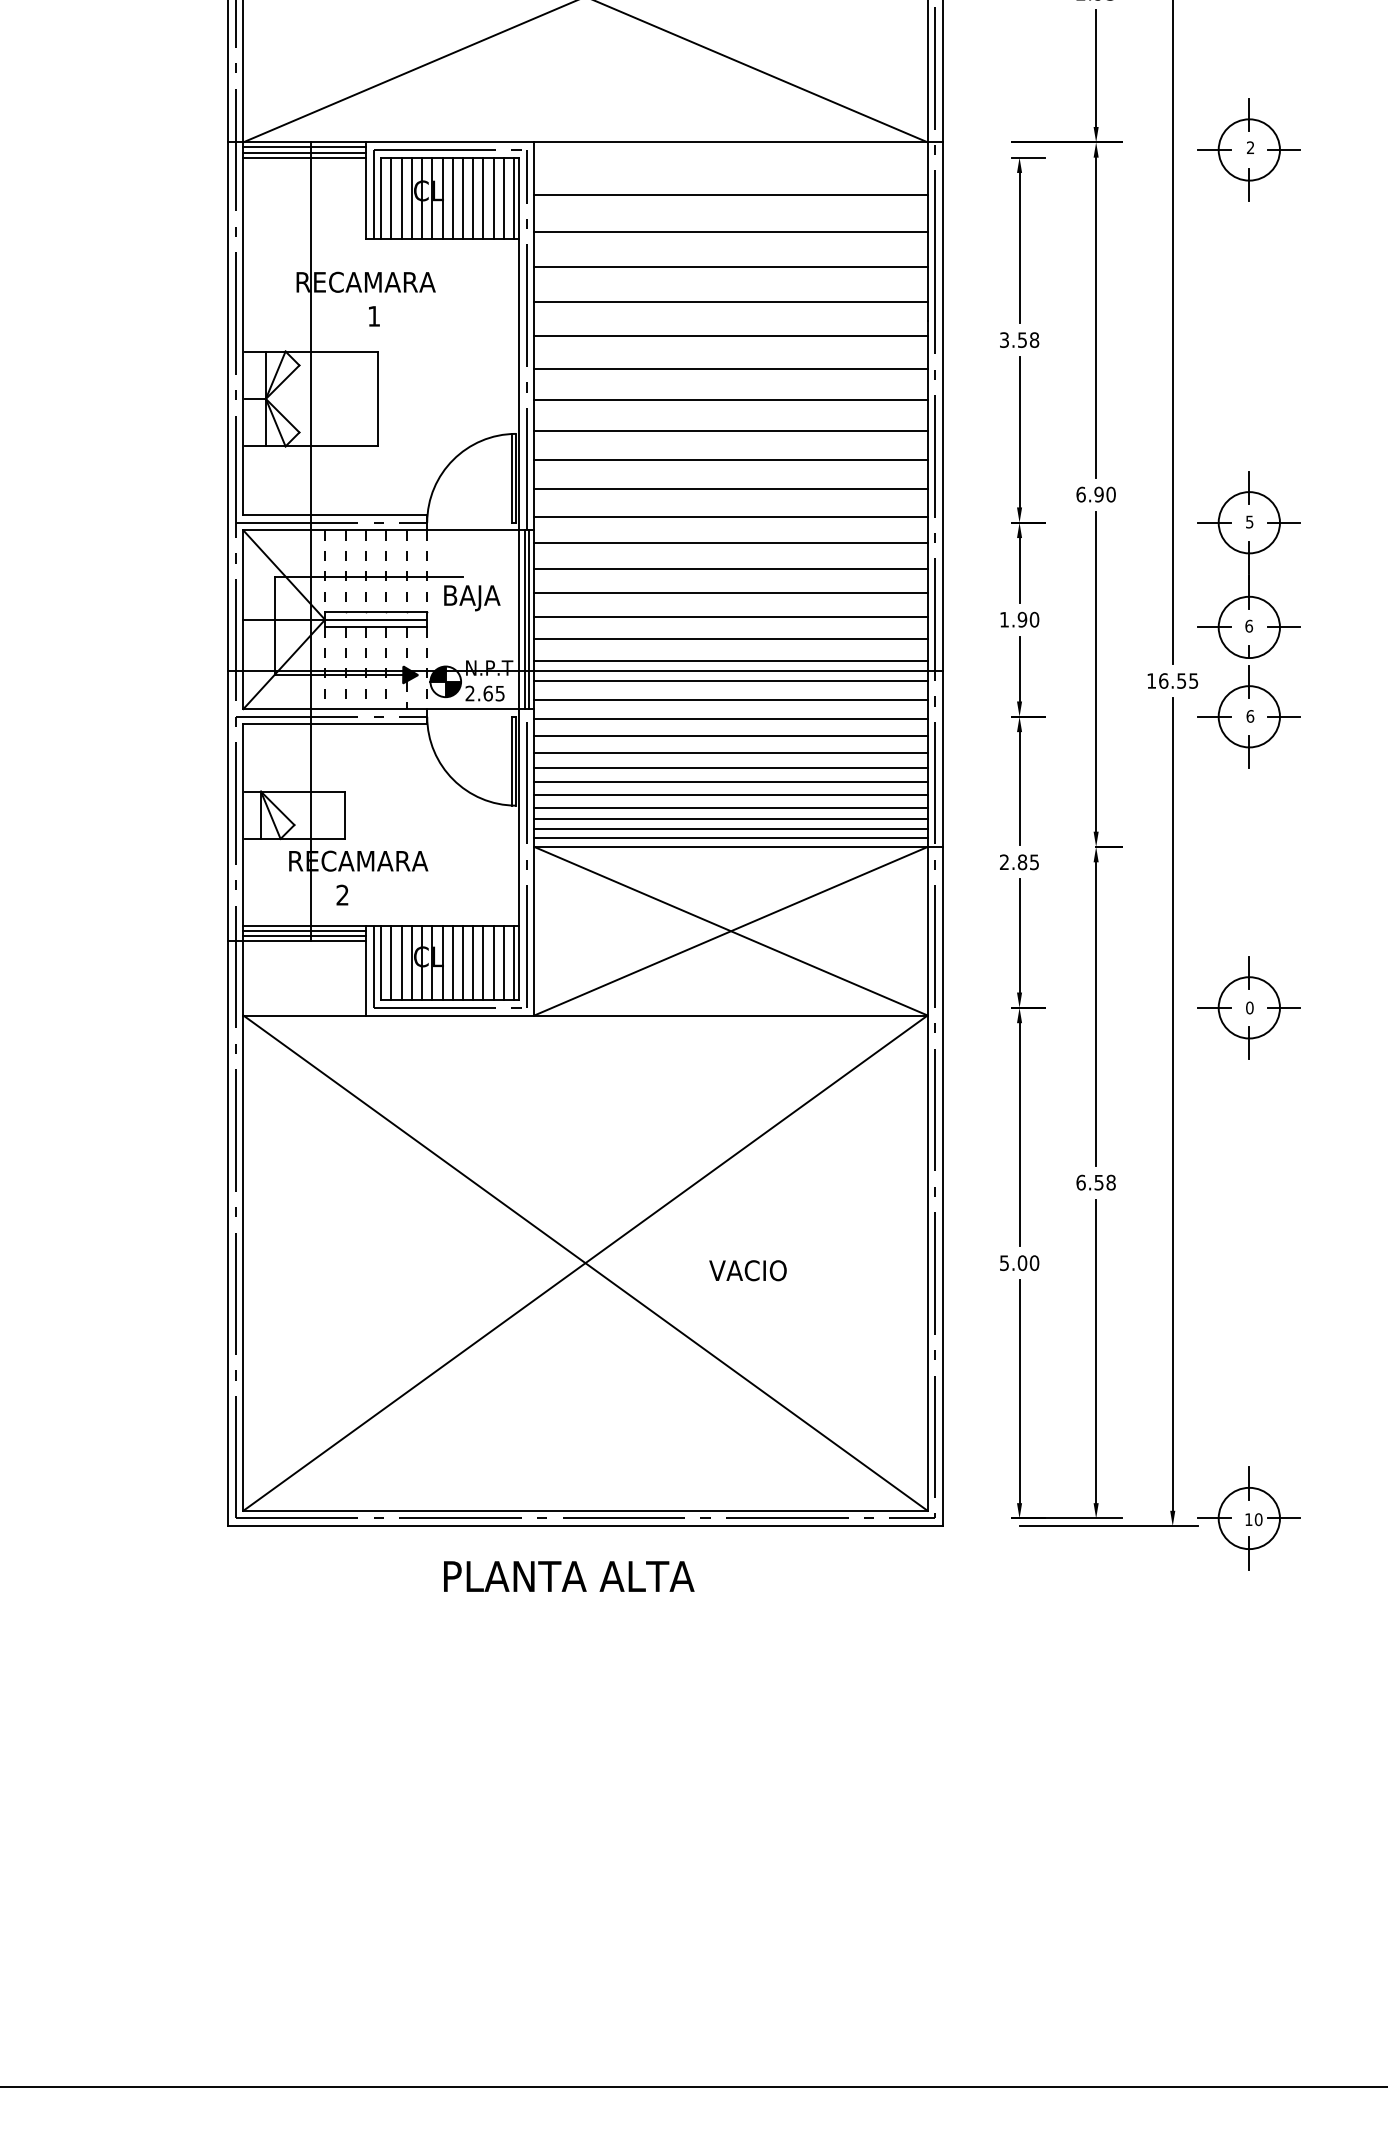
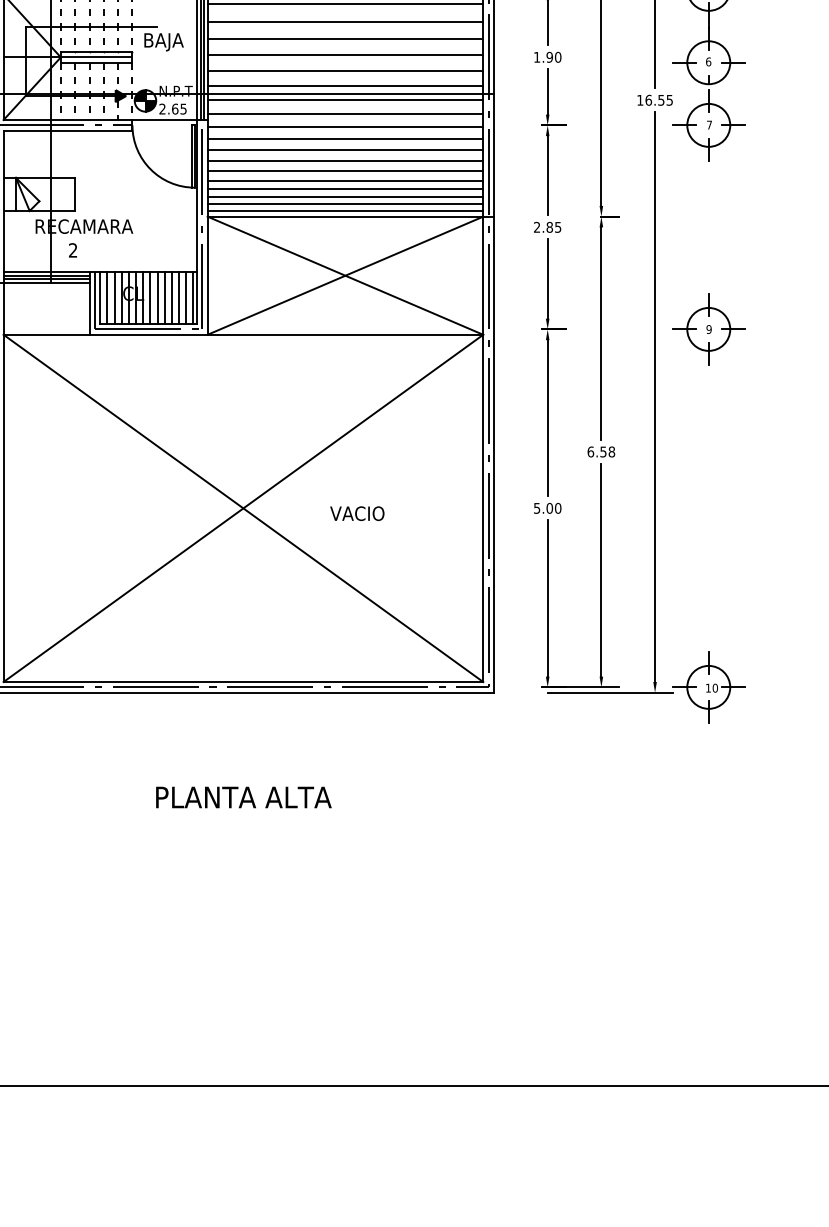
text: (1250, 716) -> (709, 125), 6 -> 7
text: (1249, 1007) -> (708, 329), 0 -> 9
text: (569, 1576) -> (244, 797), moved

